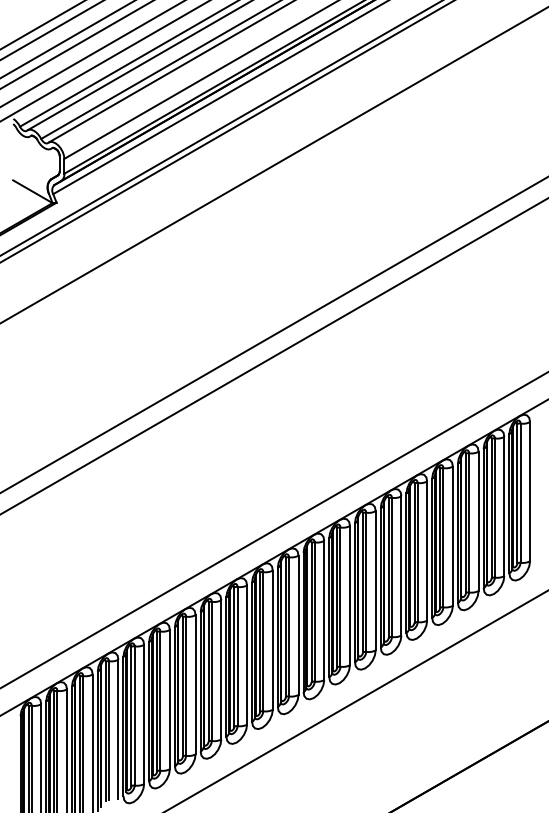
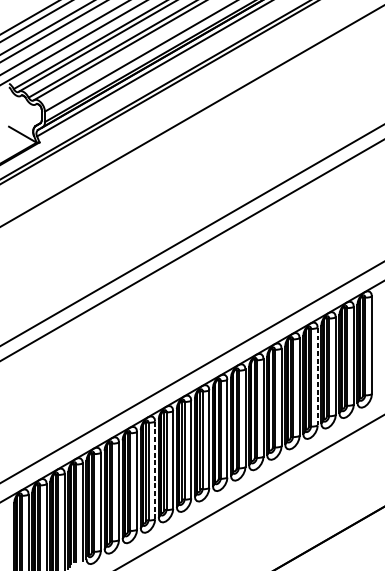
line: (452, 536) -> (317, 376), solid -> dashed
line: (221, 669) -> (155, 470), solid -> dashed

